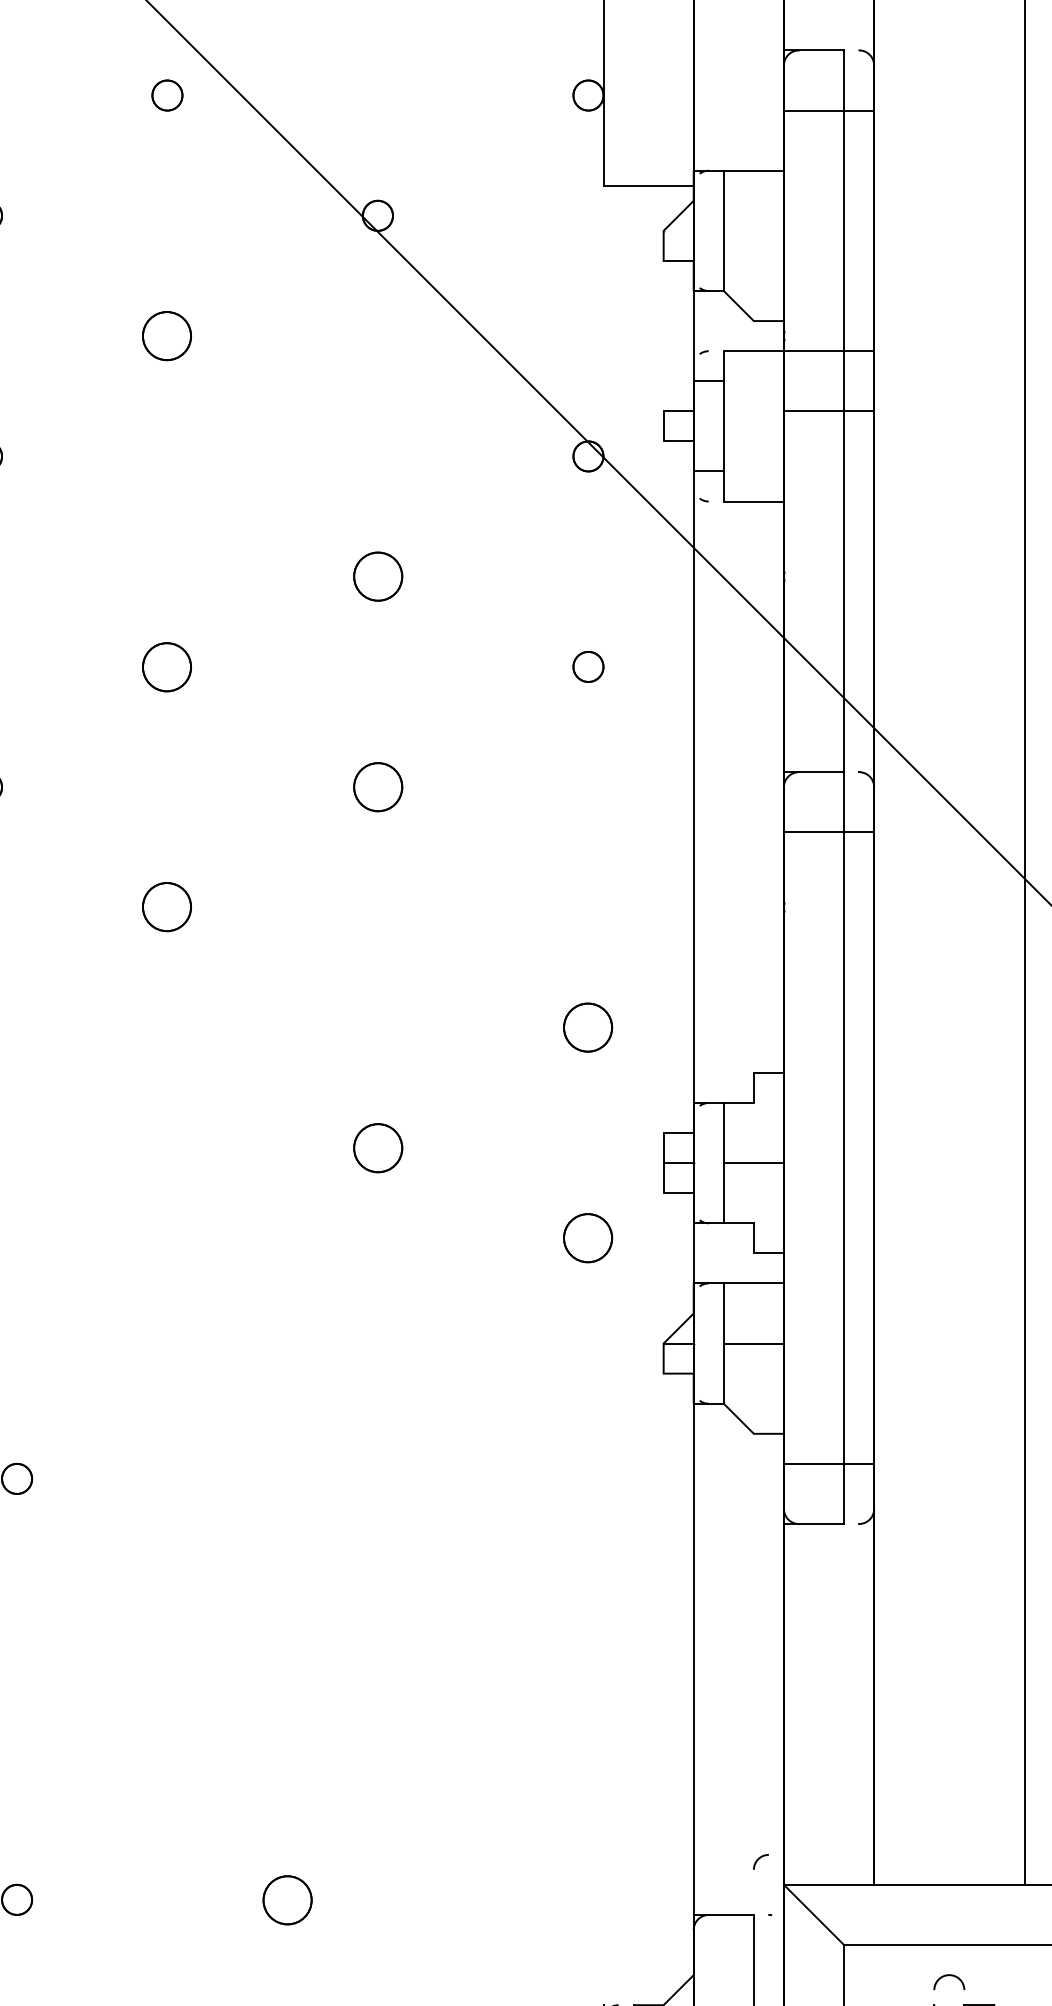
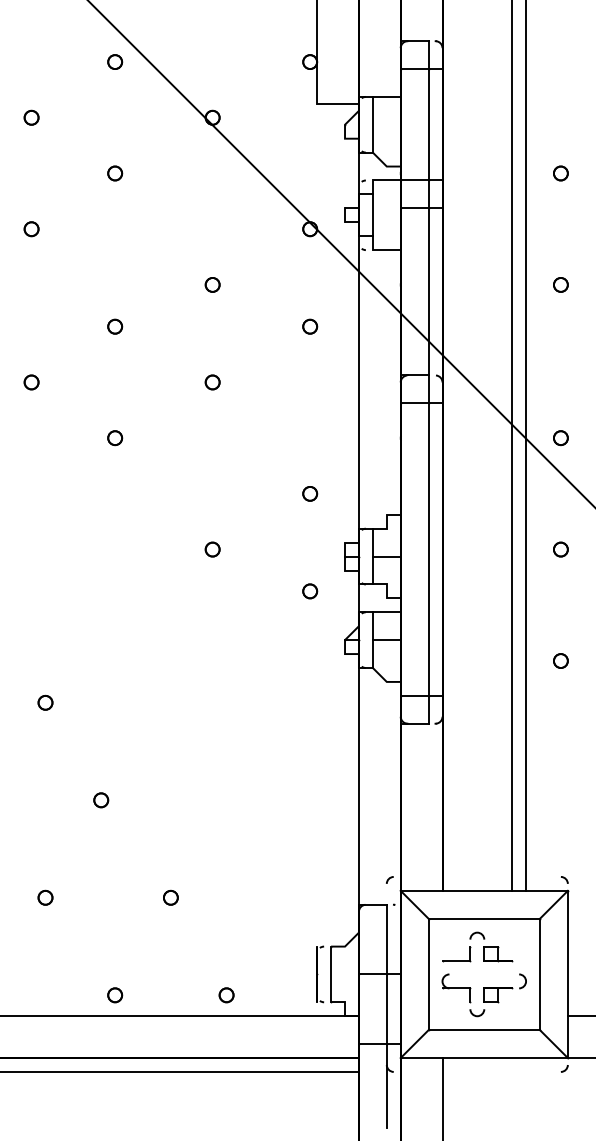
part: (168, 336) -> (115, 173), size x0.62
part: (377, 575) -> (212, 284), size x0.62
part: (168, 666) -> (115, 326), size x0.62
part: (377, 787) -> (212, 382), size x0.62
part: (168, 908) -> (115, 438), size x0.62
part: (589, 1026) -> (310, 493), size x0.62
part: (377, 1147) -> (212, 549), size x0.62
part: (589, 1238) -> (310, 591), size x0.62
part: (137, 1689) -> (101, 800), added
part: (286, 1899) -> (170, 897), size x0.62

